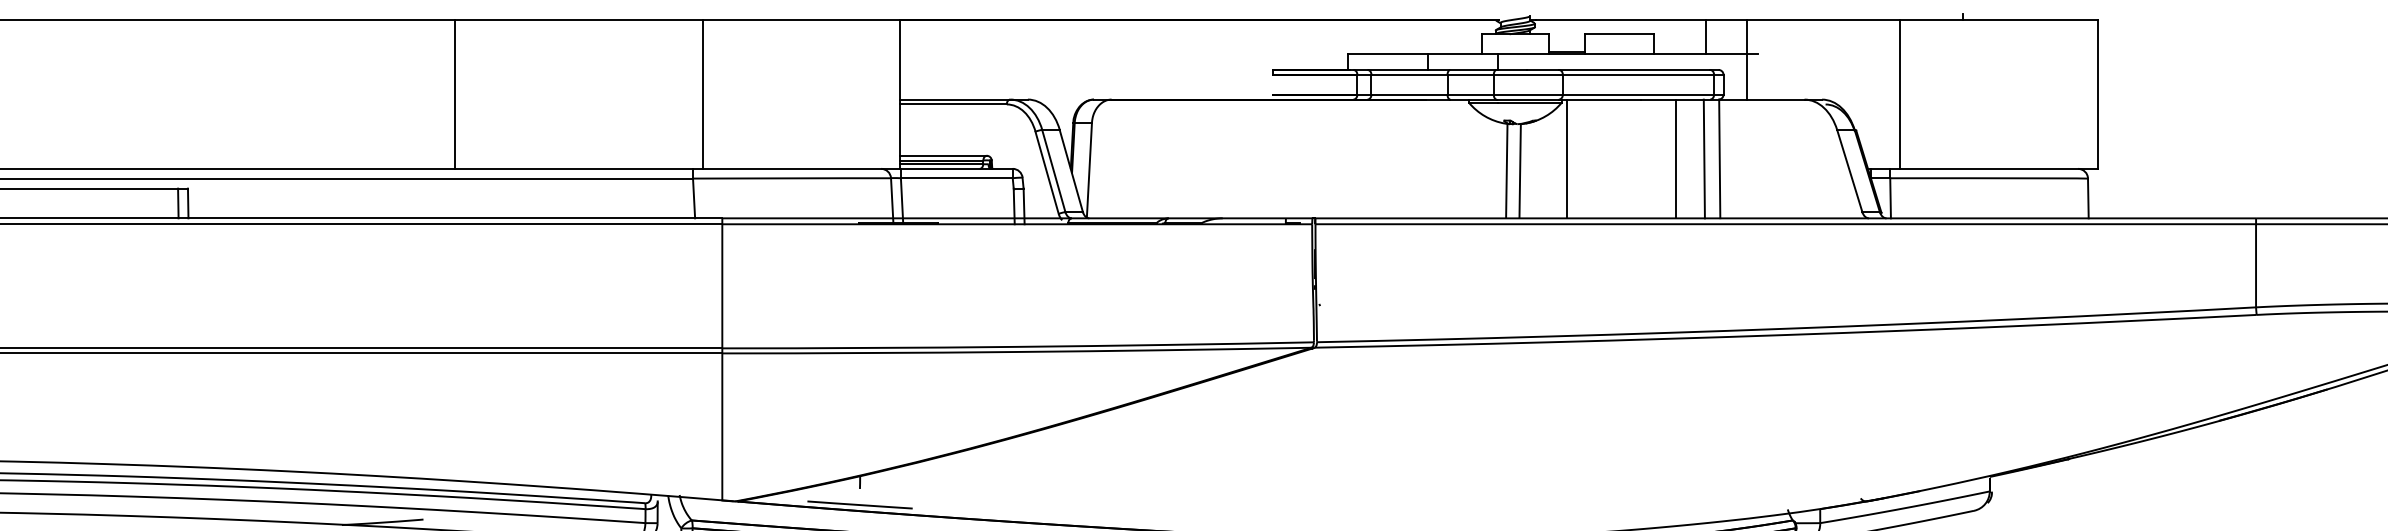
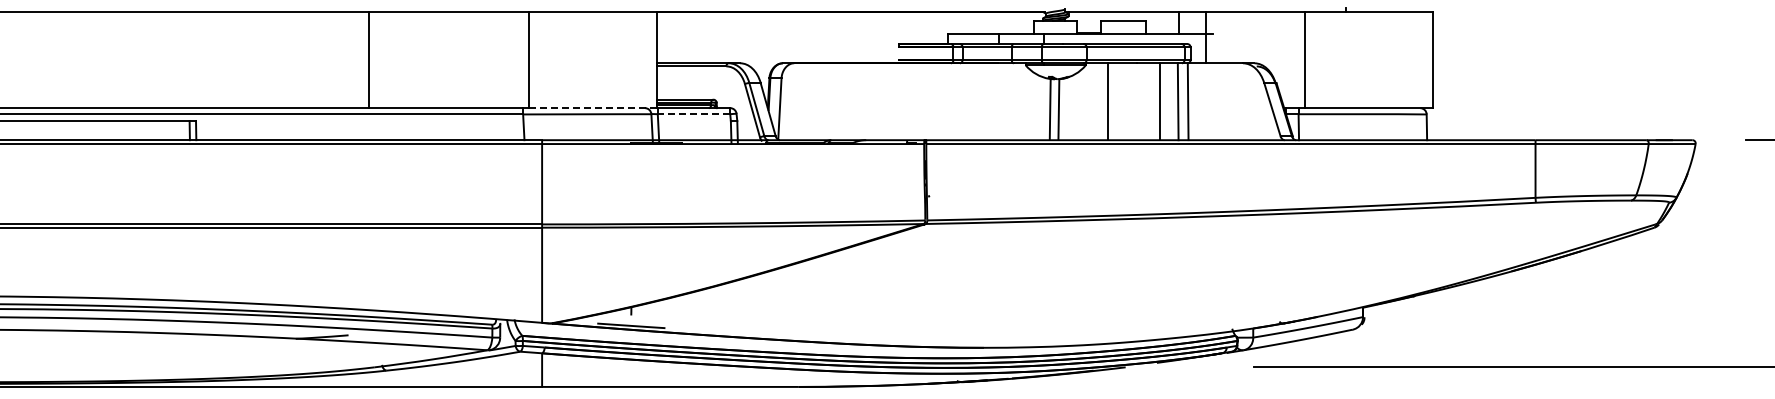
line: (1567, 158) -> (1108, 101), moved
line: (800, 169) -> (592, 108), solid -> dashed
line: (956, 178) -> (693, 114), solid -> dashed

